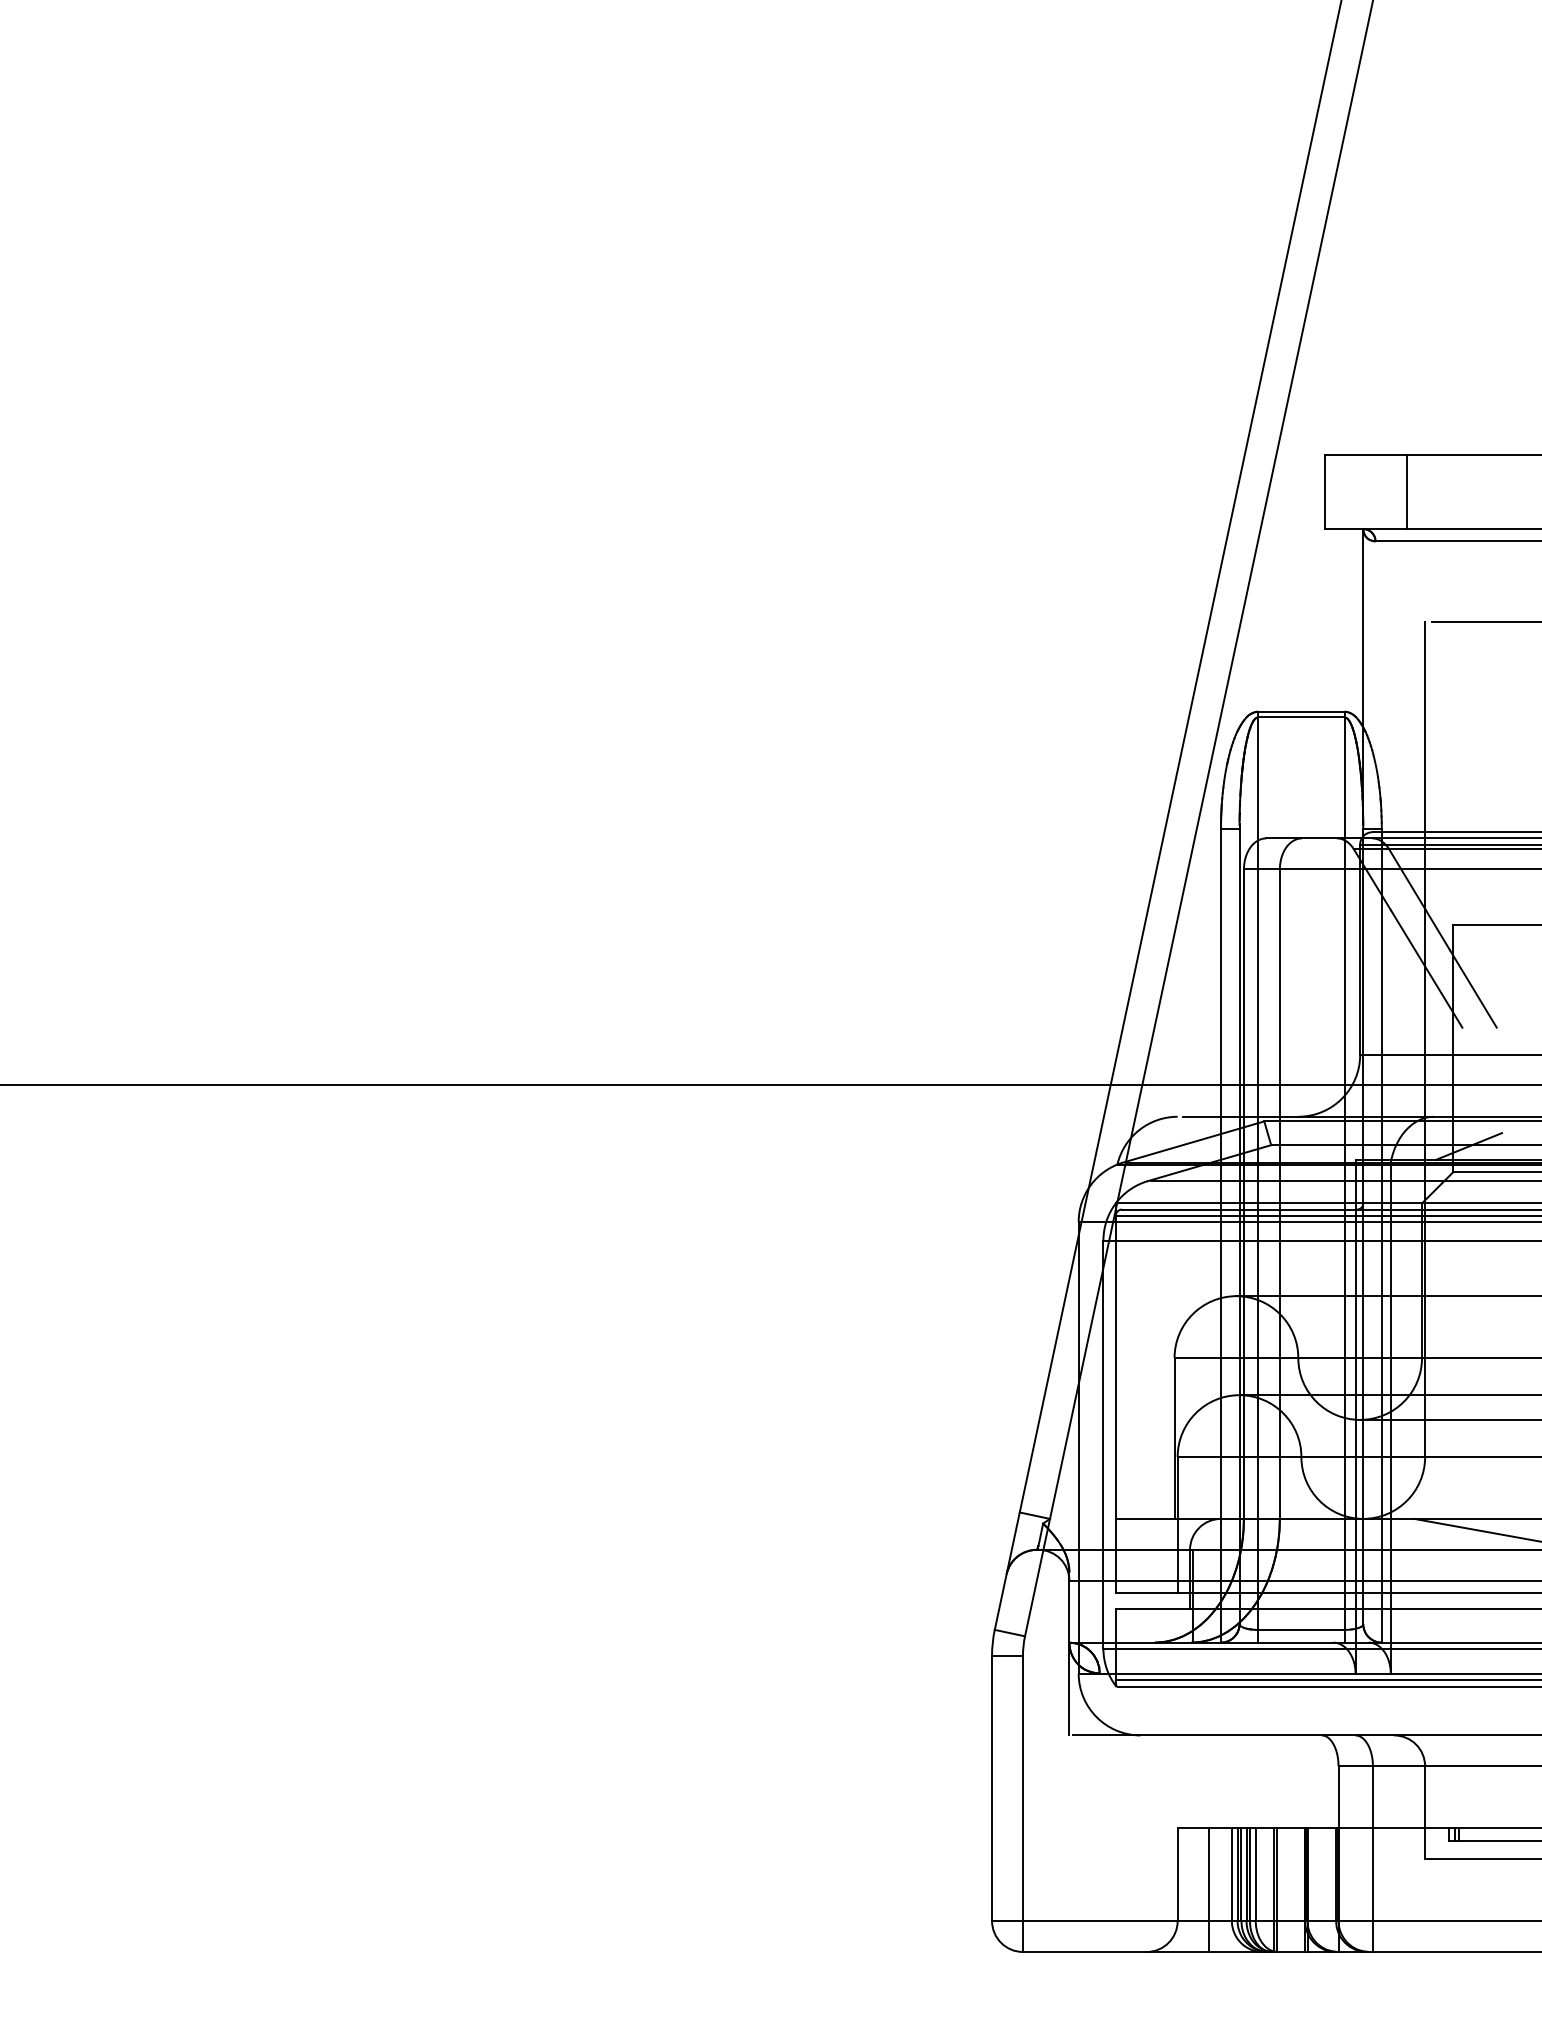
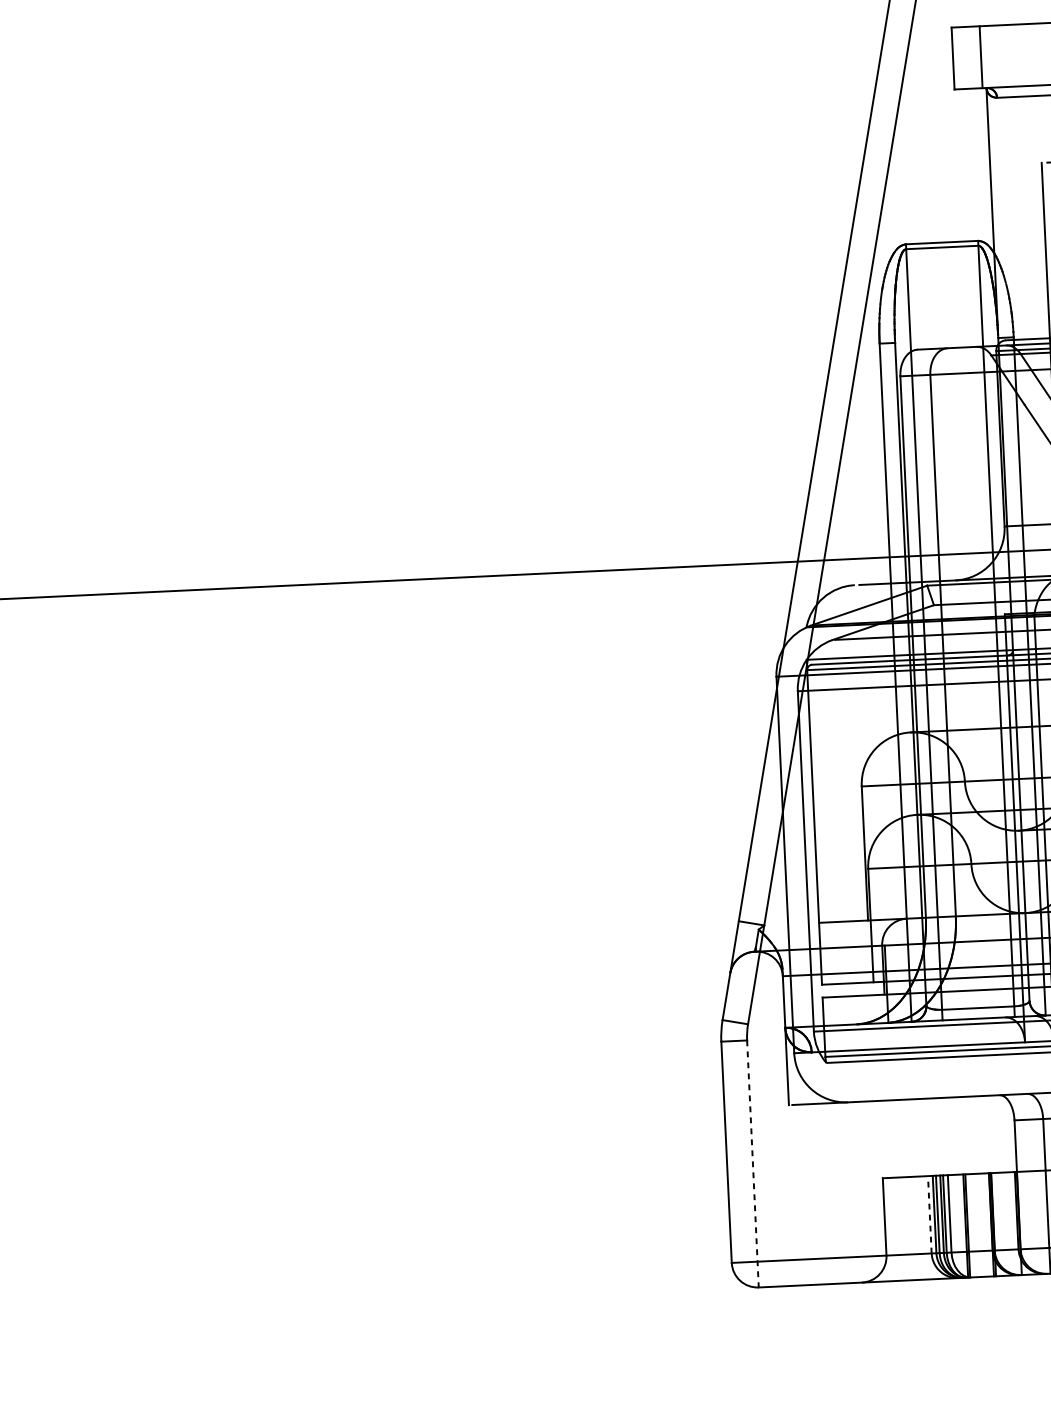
line: (1406, 491) -> (981, 56), moved
line: (1023, 1804) -> (753, 1164), solid -> dashed
line: (1231, 1874) -> (929, 1214), solid -> dashed
line: (1208, 1889) -> (910, 1228), removed

